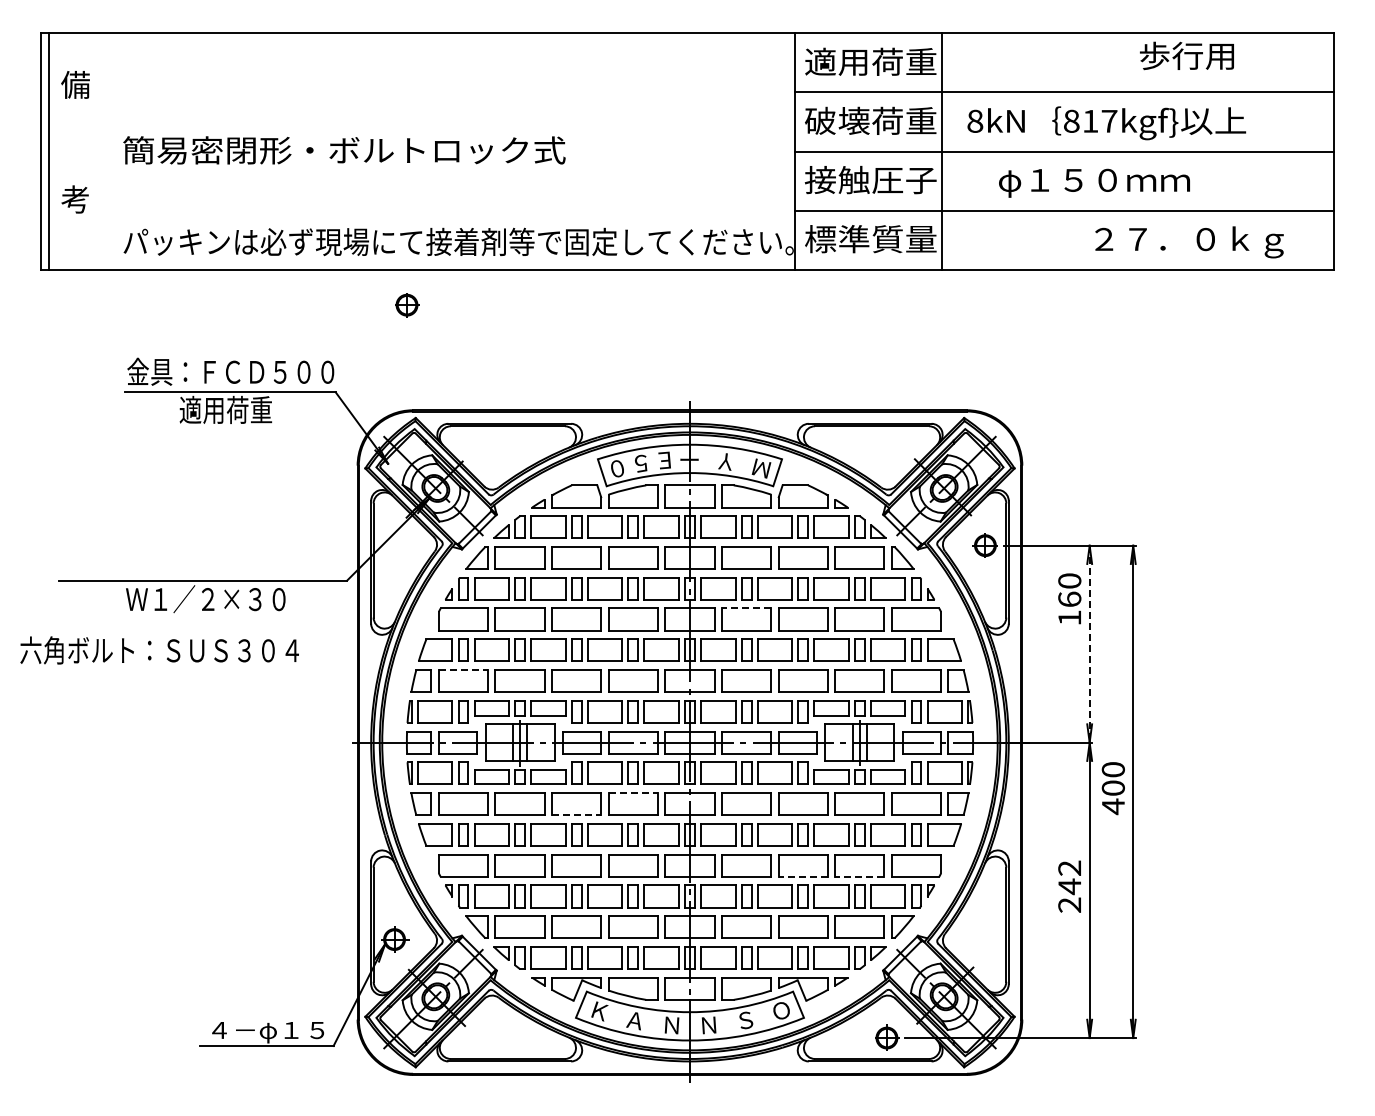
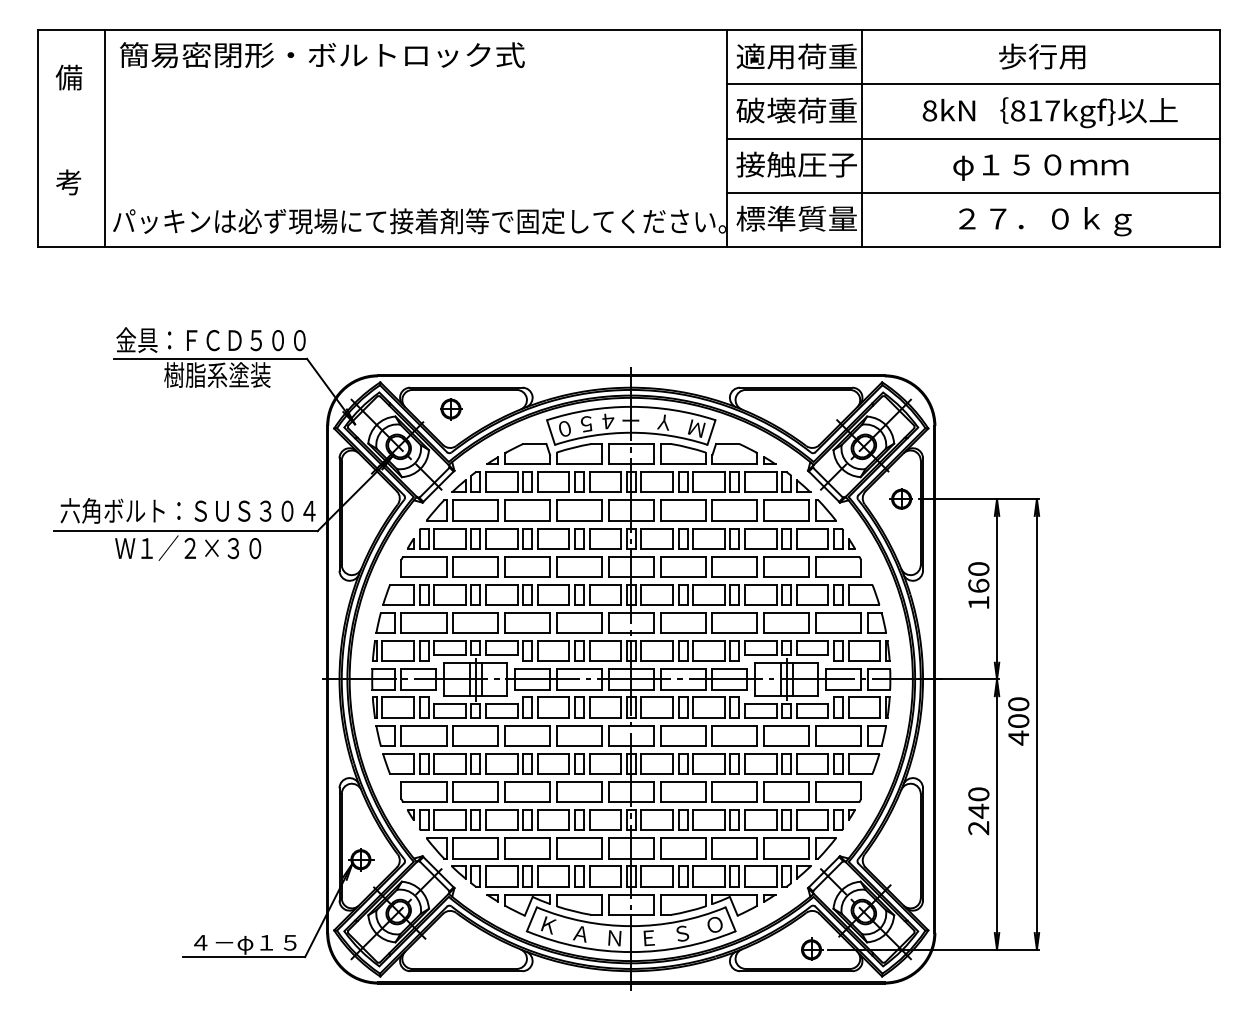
text: (1186, 55) -> (1041, 56), moved
text: (1106, 123) -> (1049, 112), moved
text: (344, 150) -> (322, 55), moved
line: (49, 151) -> (105, 138), moved
text: (1094, 182) -> (1040, 166), moved
text: (1189, 242) -> (1045, 221), moved
part: (407, 305) -> (451, 409), moved
text: (237, 409) -> (217, 374), 適用荷重 -> 樹脂系塗装
text: (664, 460) -> (607, 421), Ｅ -> ４
text: (1069, 598) -> (978, 585), moved
line: (746, 608) -> (682, 556), dashed -> solid
line: (1089, 644) -> (996, 589), dashed -> solid
text: (159, 650) -> (187, 510), moved
line: (463, 670) -> (424, 613), dashed -> solid
line: (633, 793) -> (579, 726), dashed -> solid
line: (576, 815) -> (527, 746), dashed -> solid
text: (1069, 867) -> (978, 793), 242 -> 240
line: (803, 876) -> (735, 801), dashed -> solid
line: (859, 876) -> (786, 801), dashed -> solid
text: (708, 1025) -> (648, 938), Ｎ -> Ｅ

